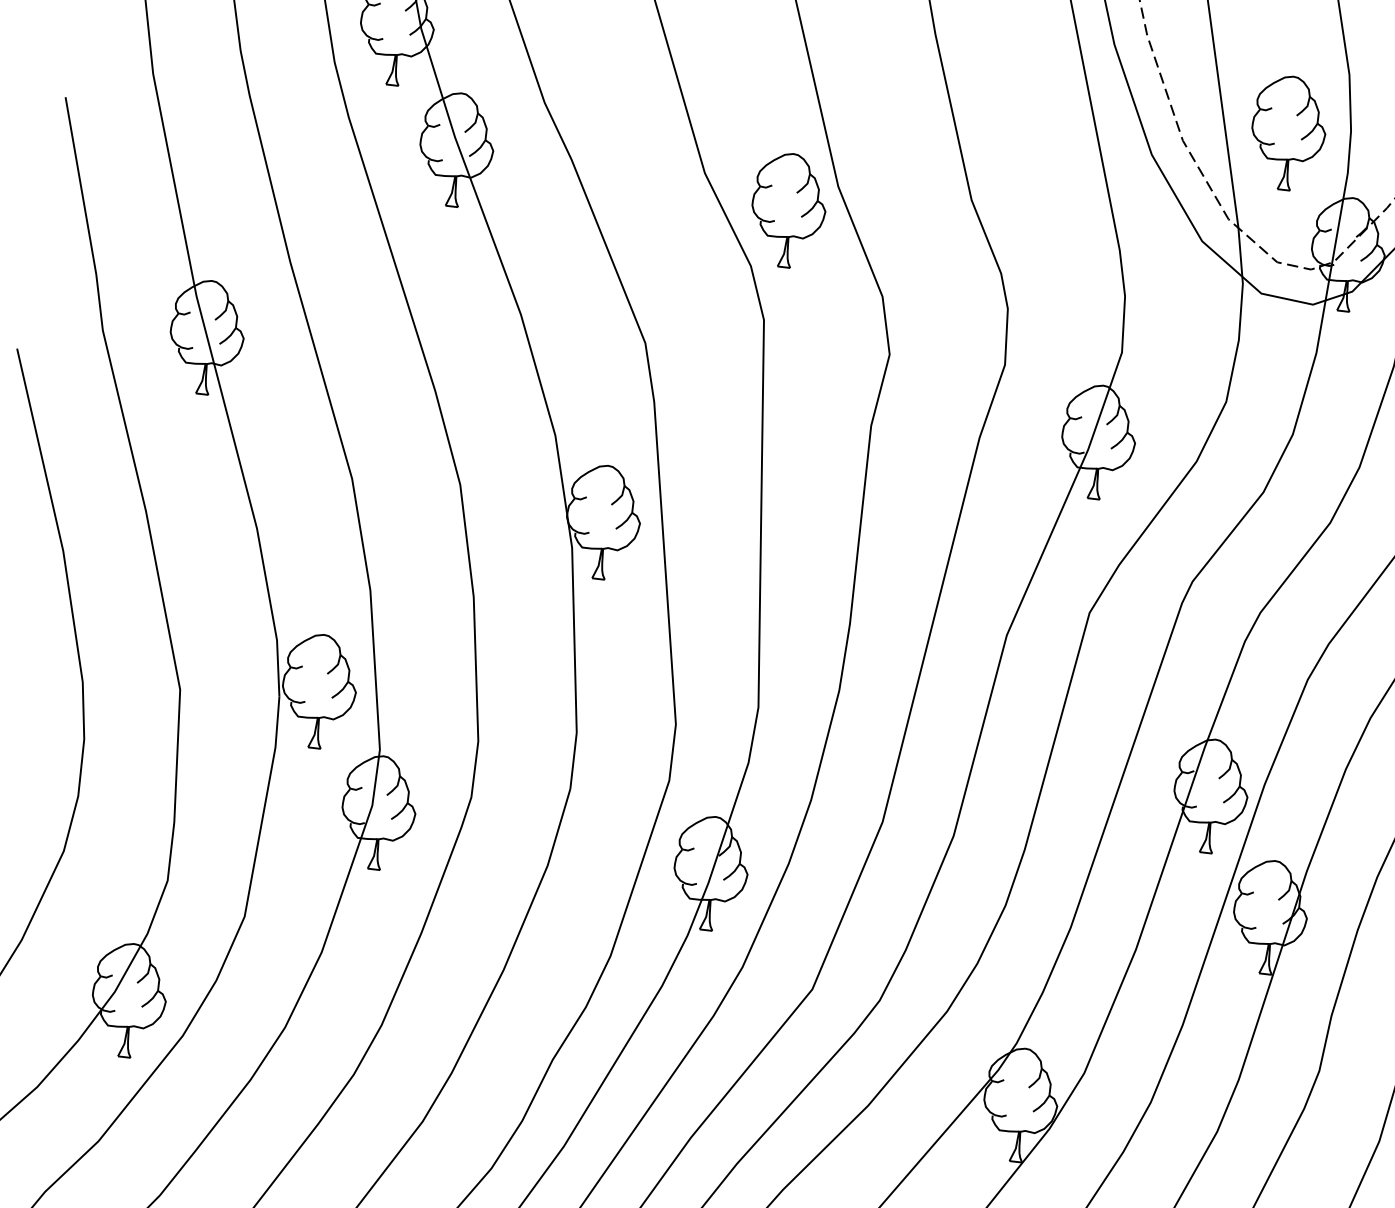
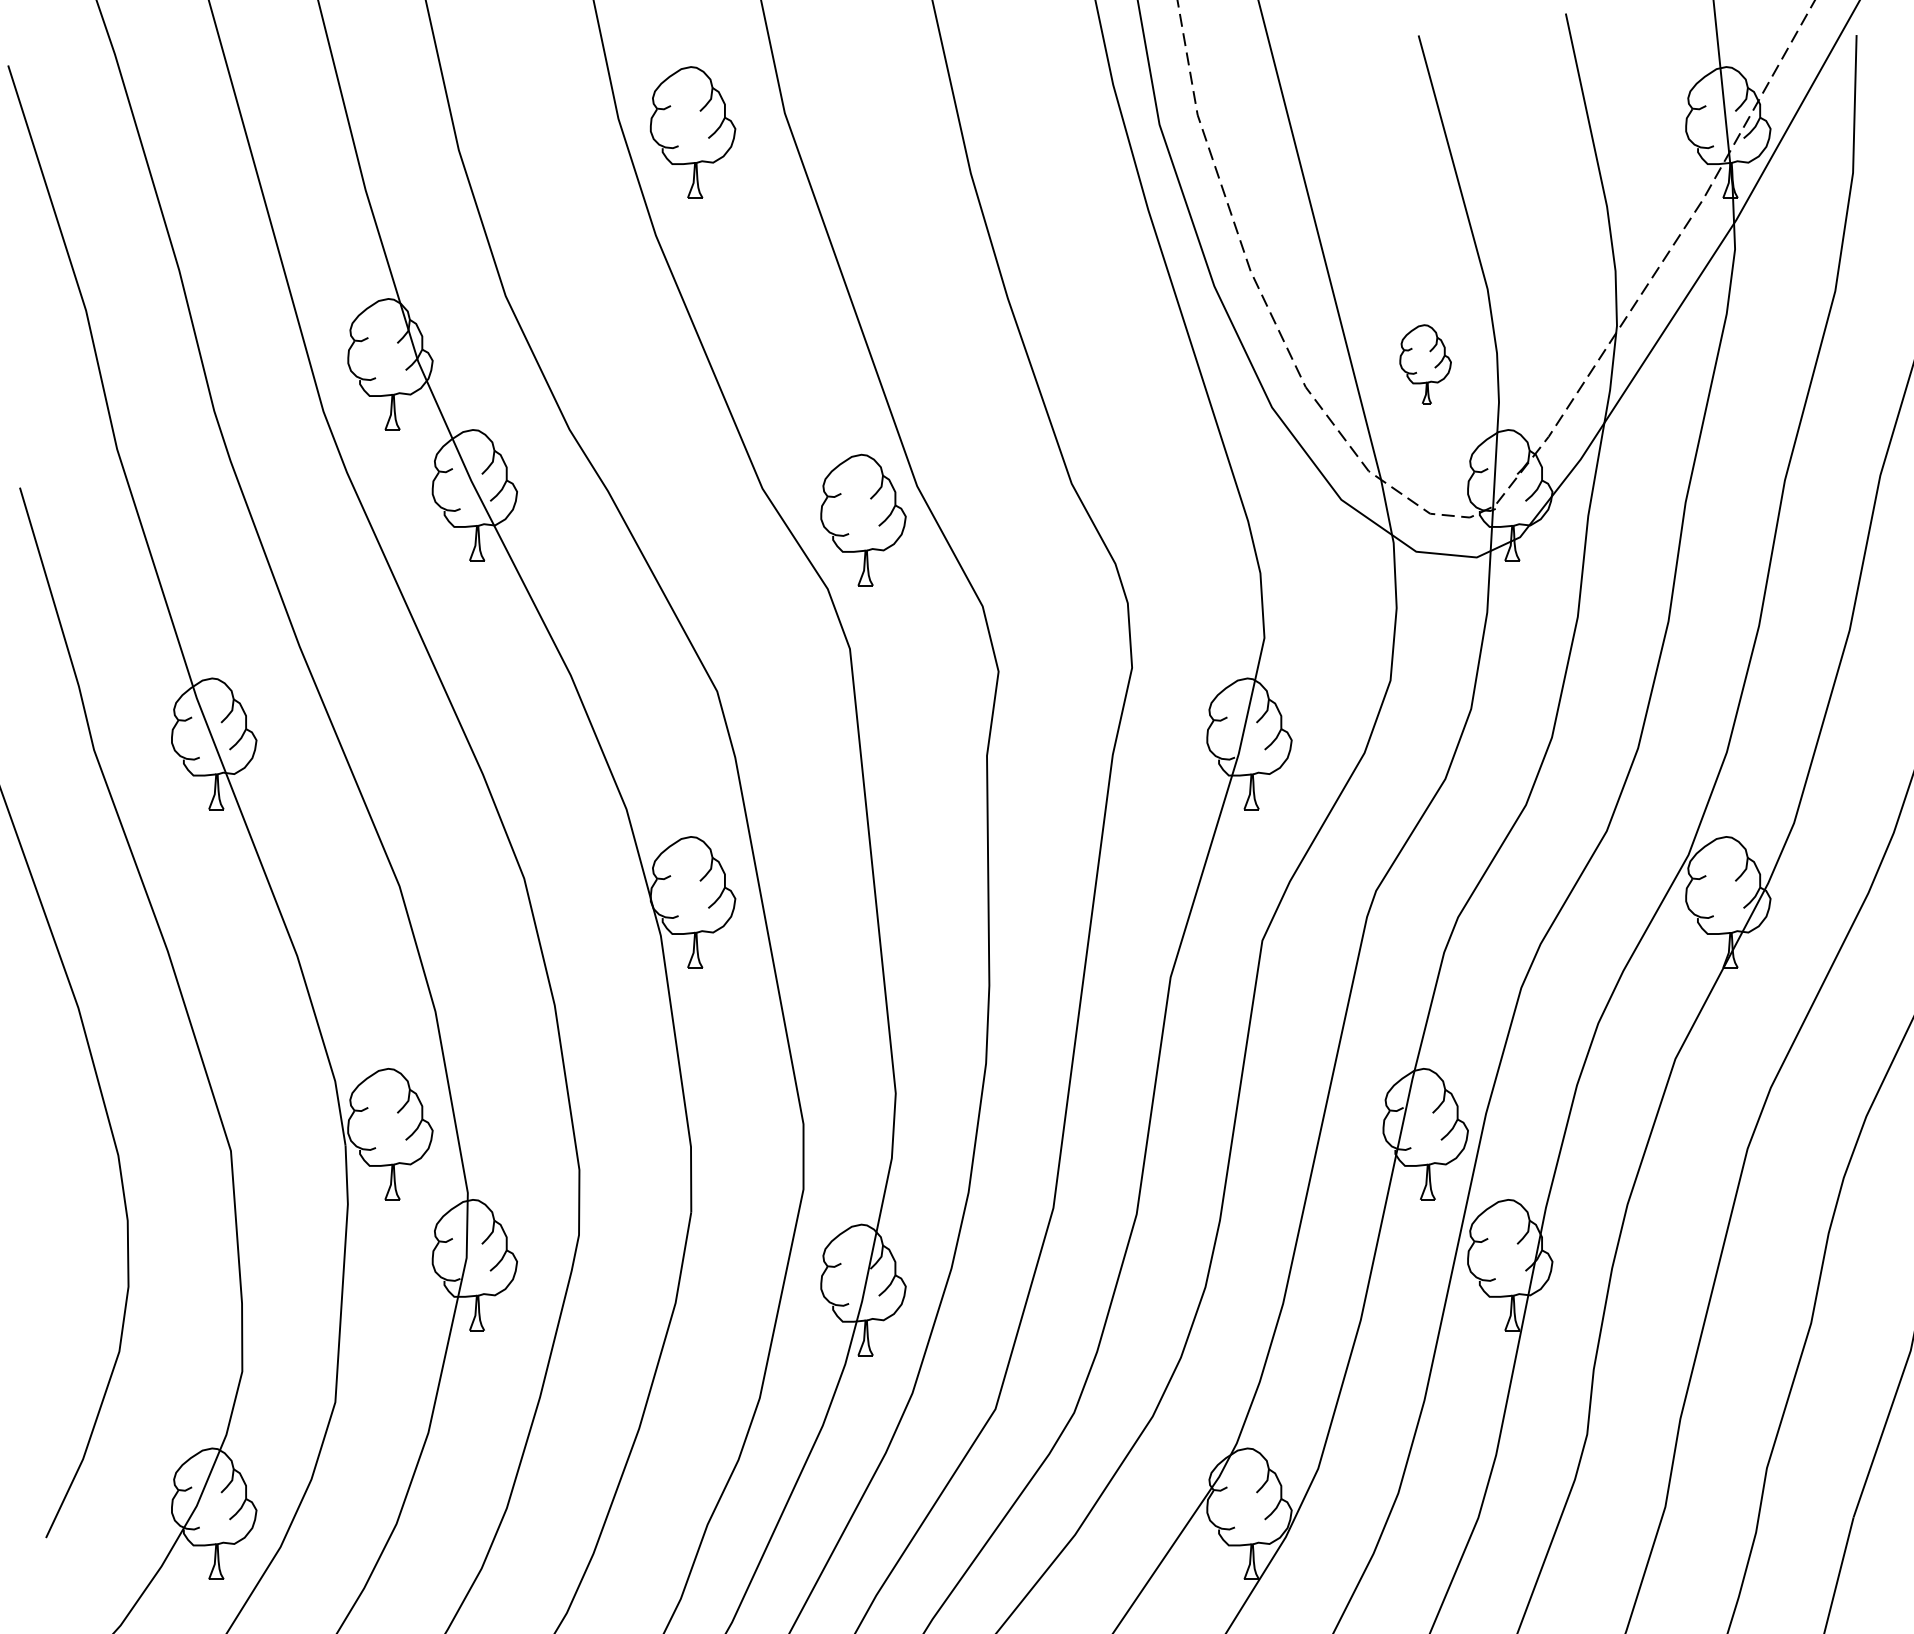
part: (1288, 133) -> (1425, 364), size x0.6

